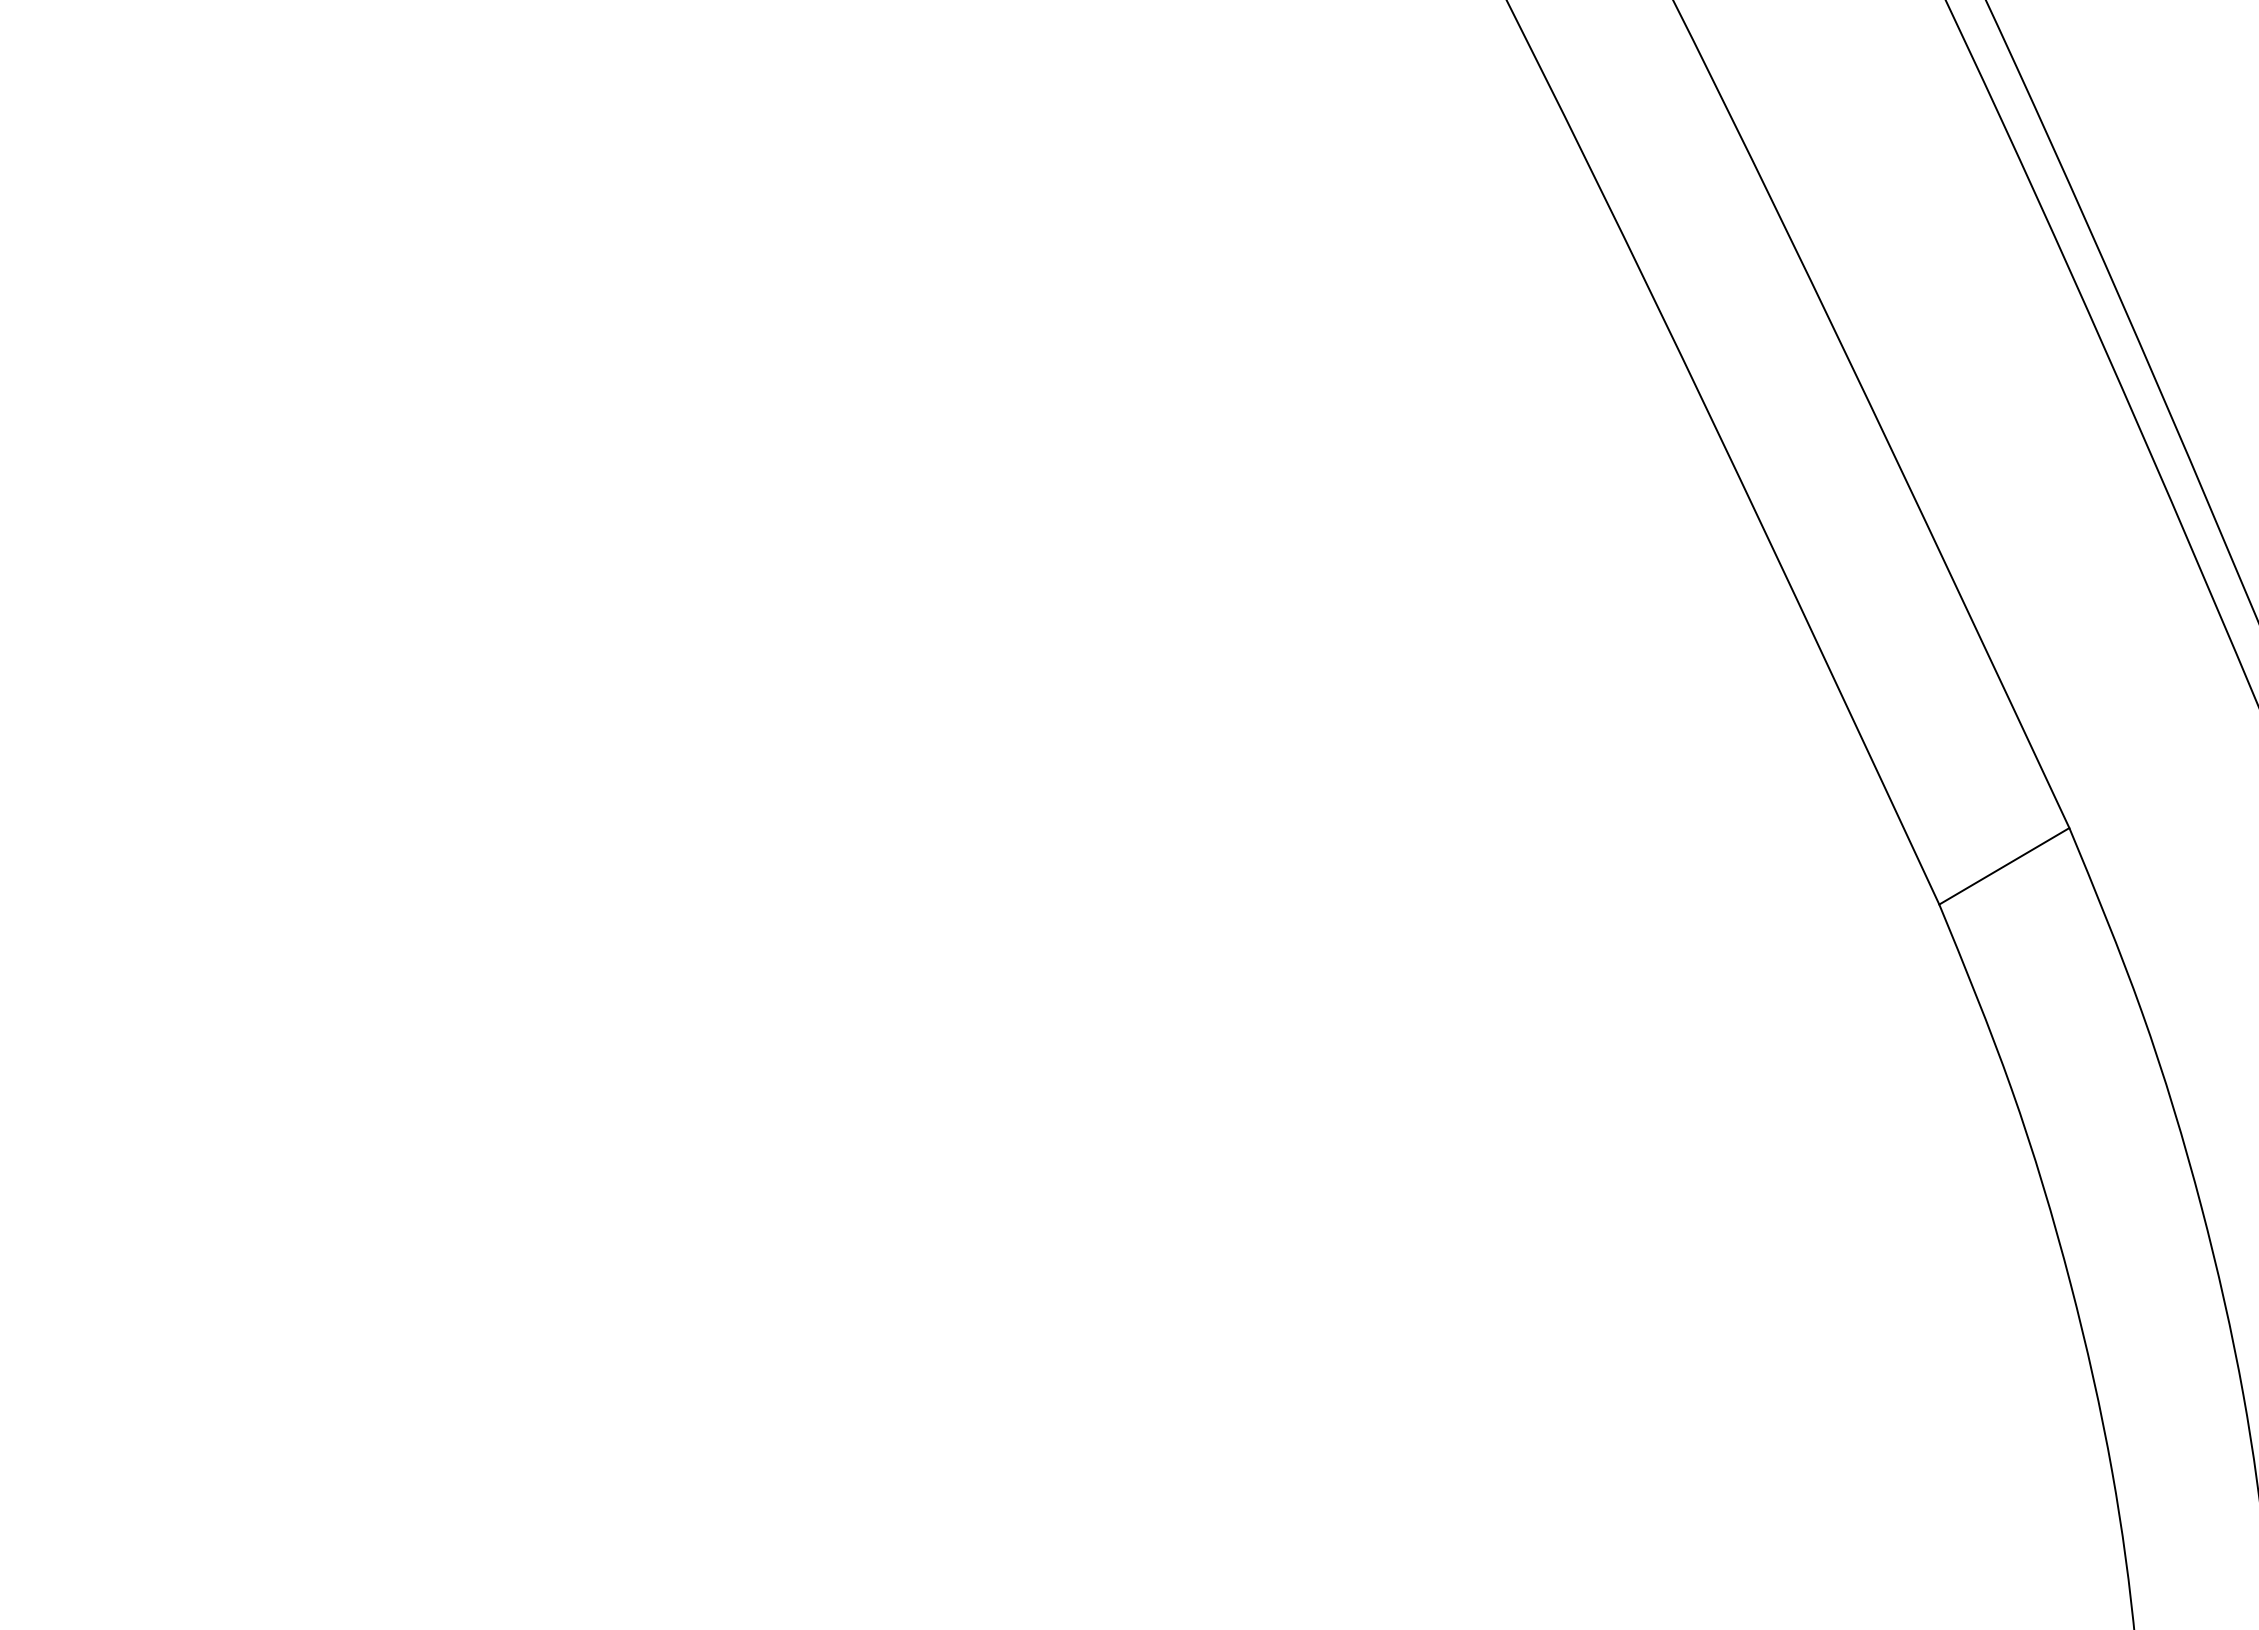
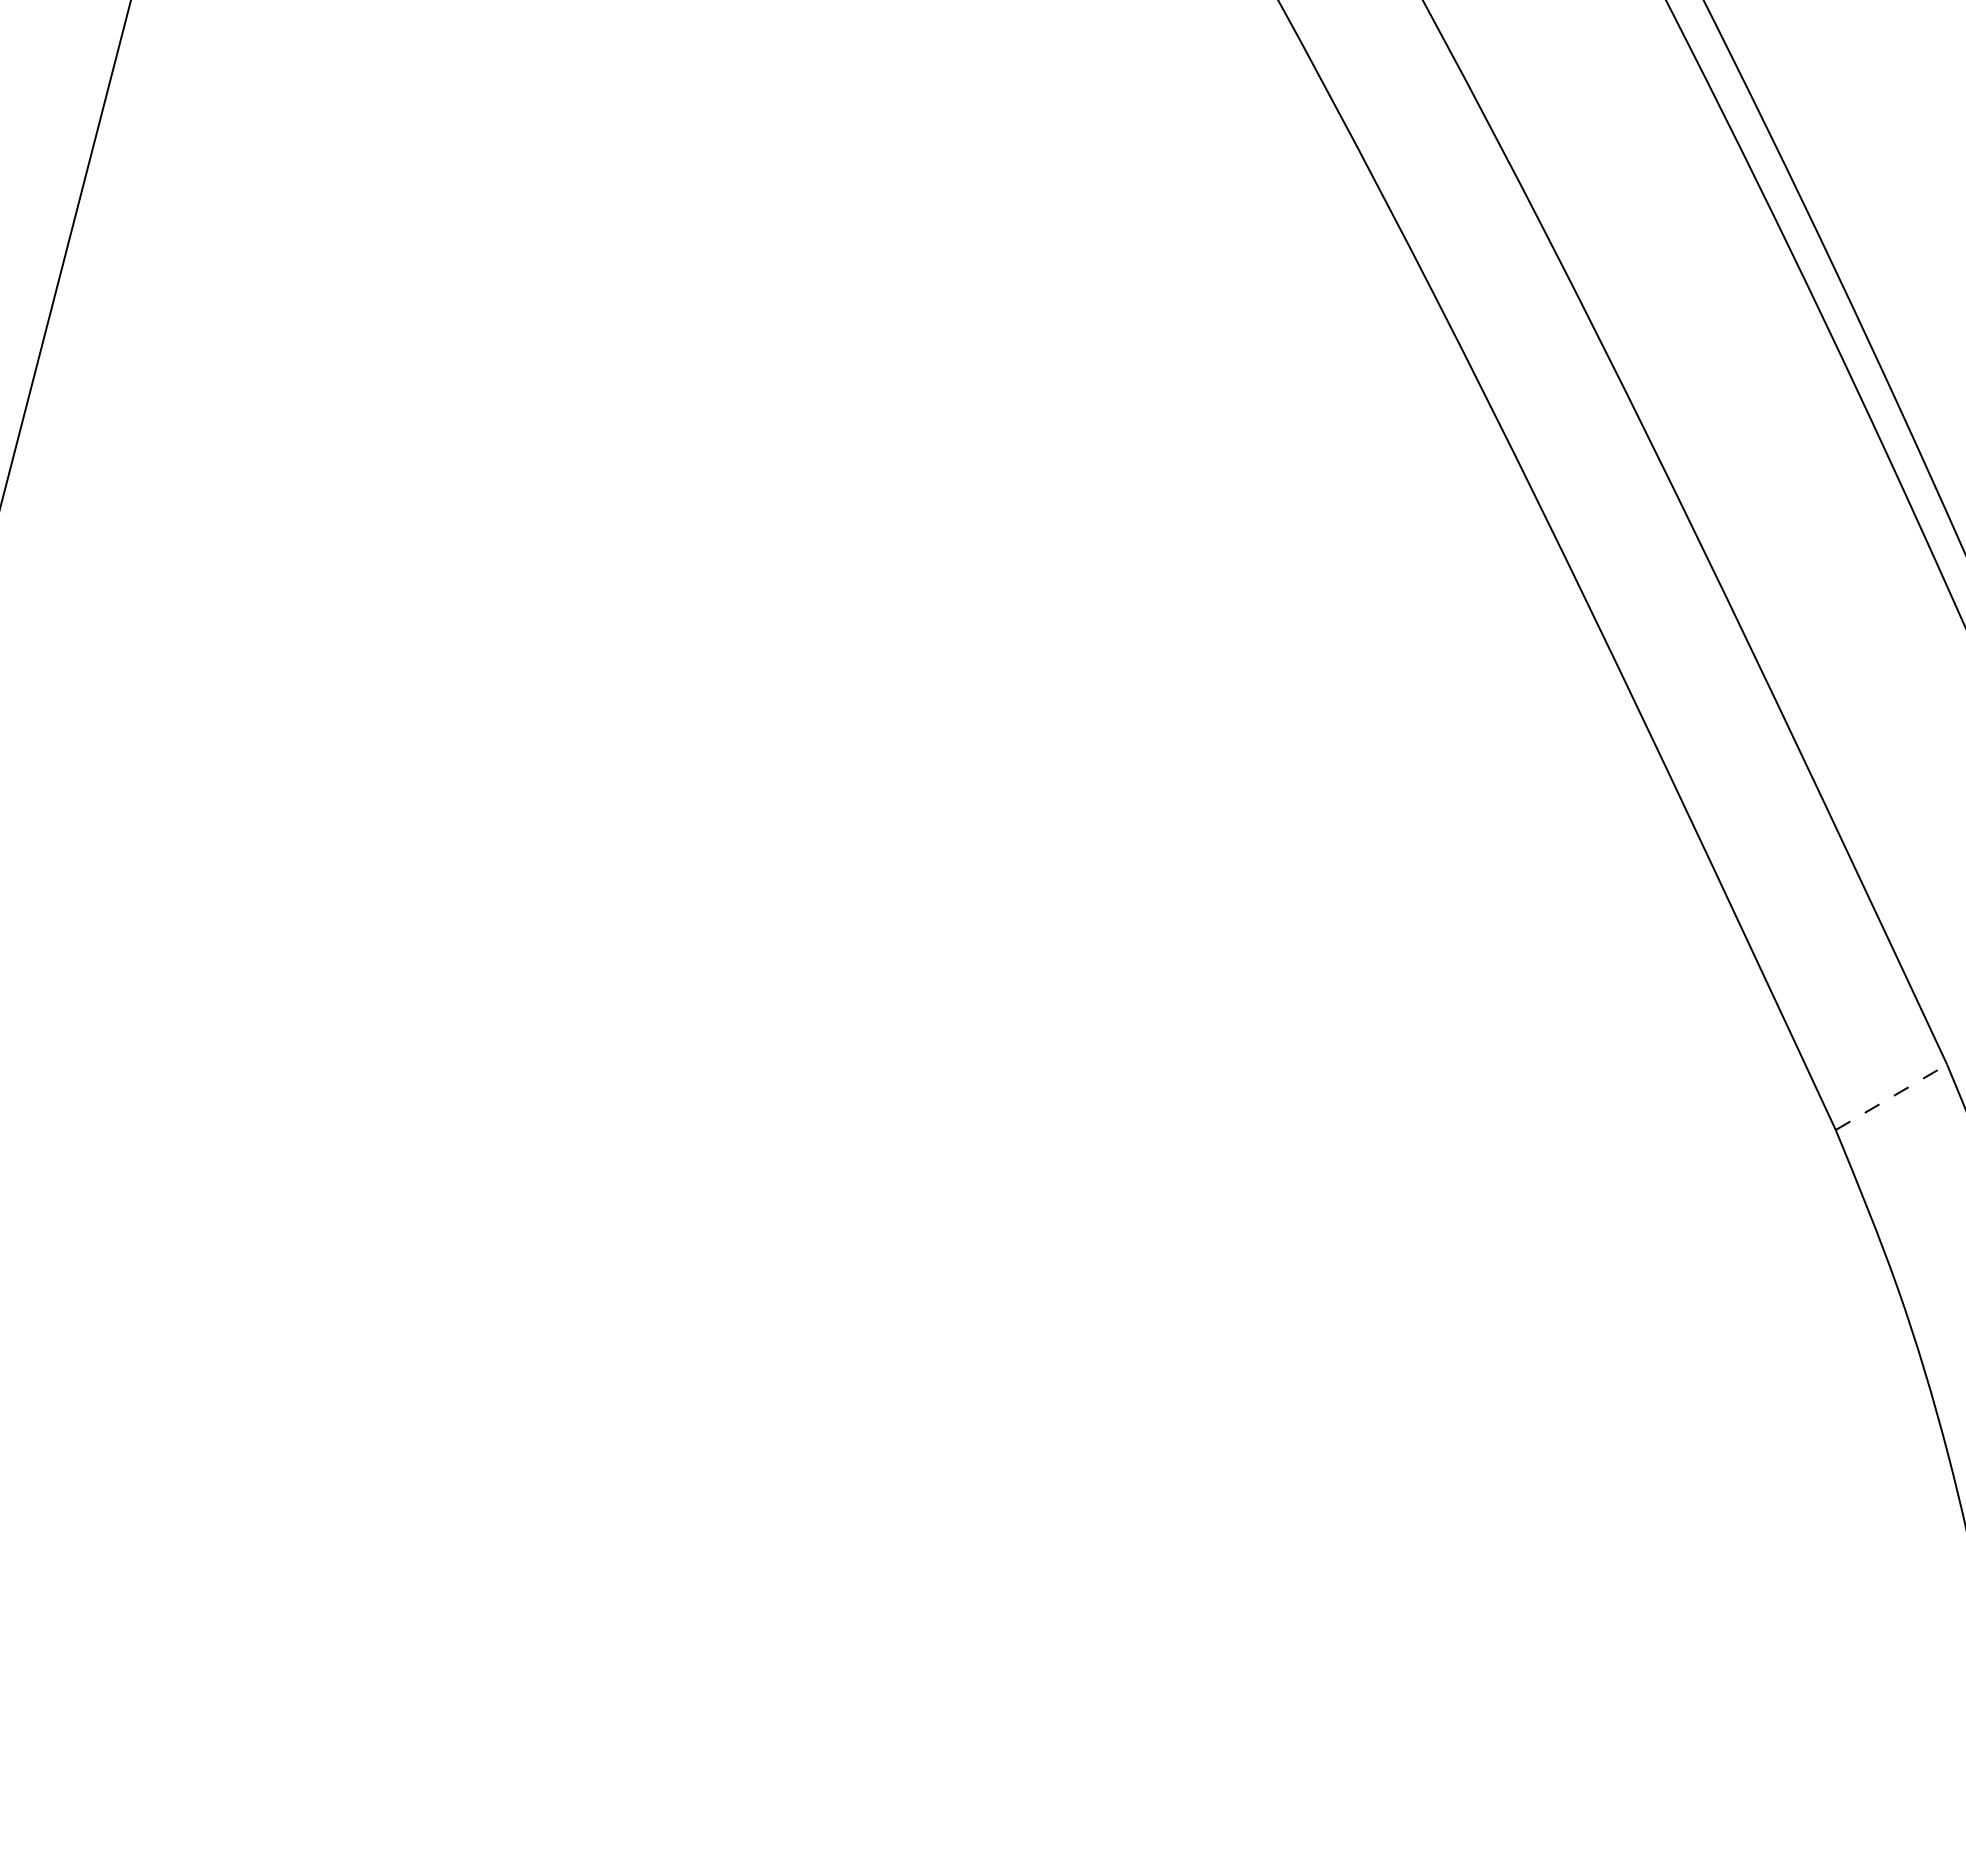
line: (2004, 866) -> (1891, 1097), solid -> dashed

